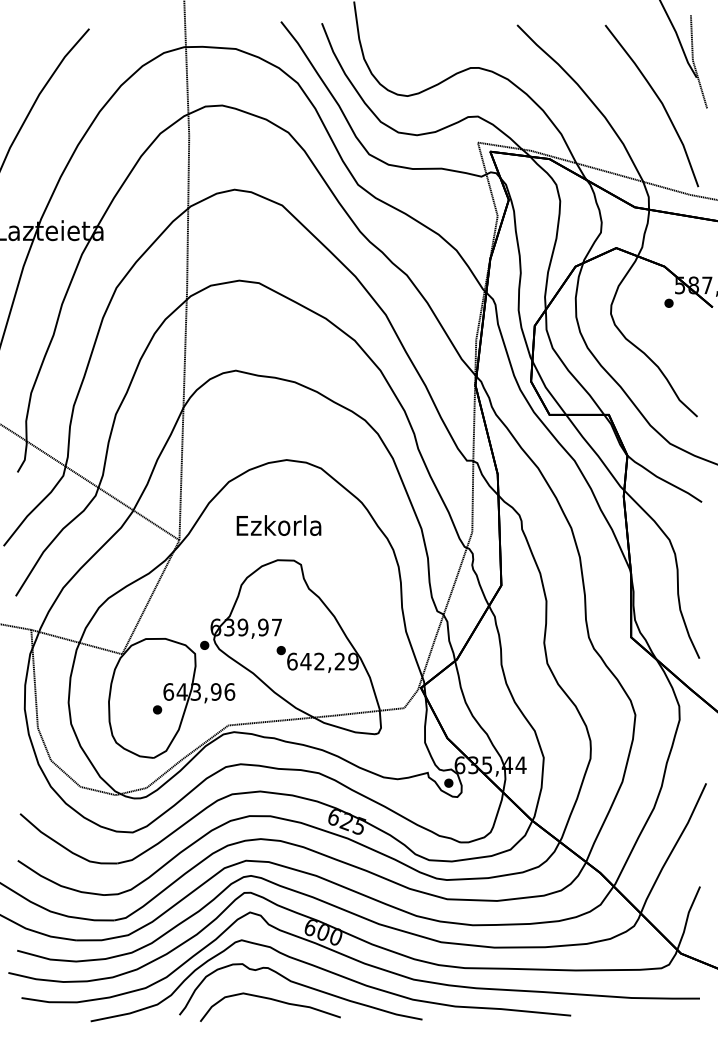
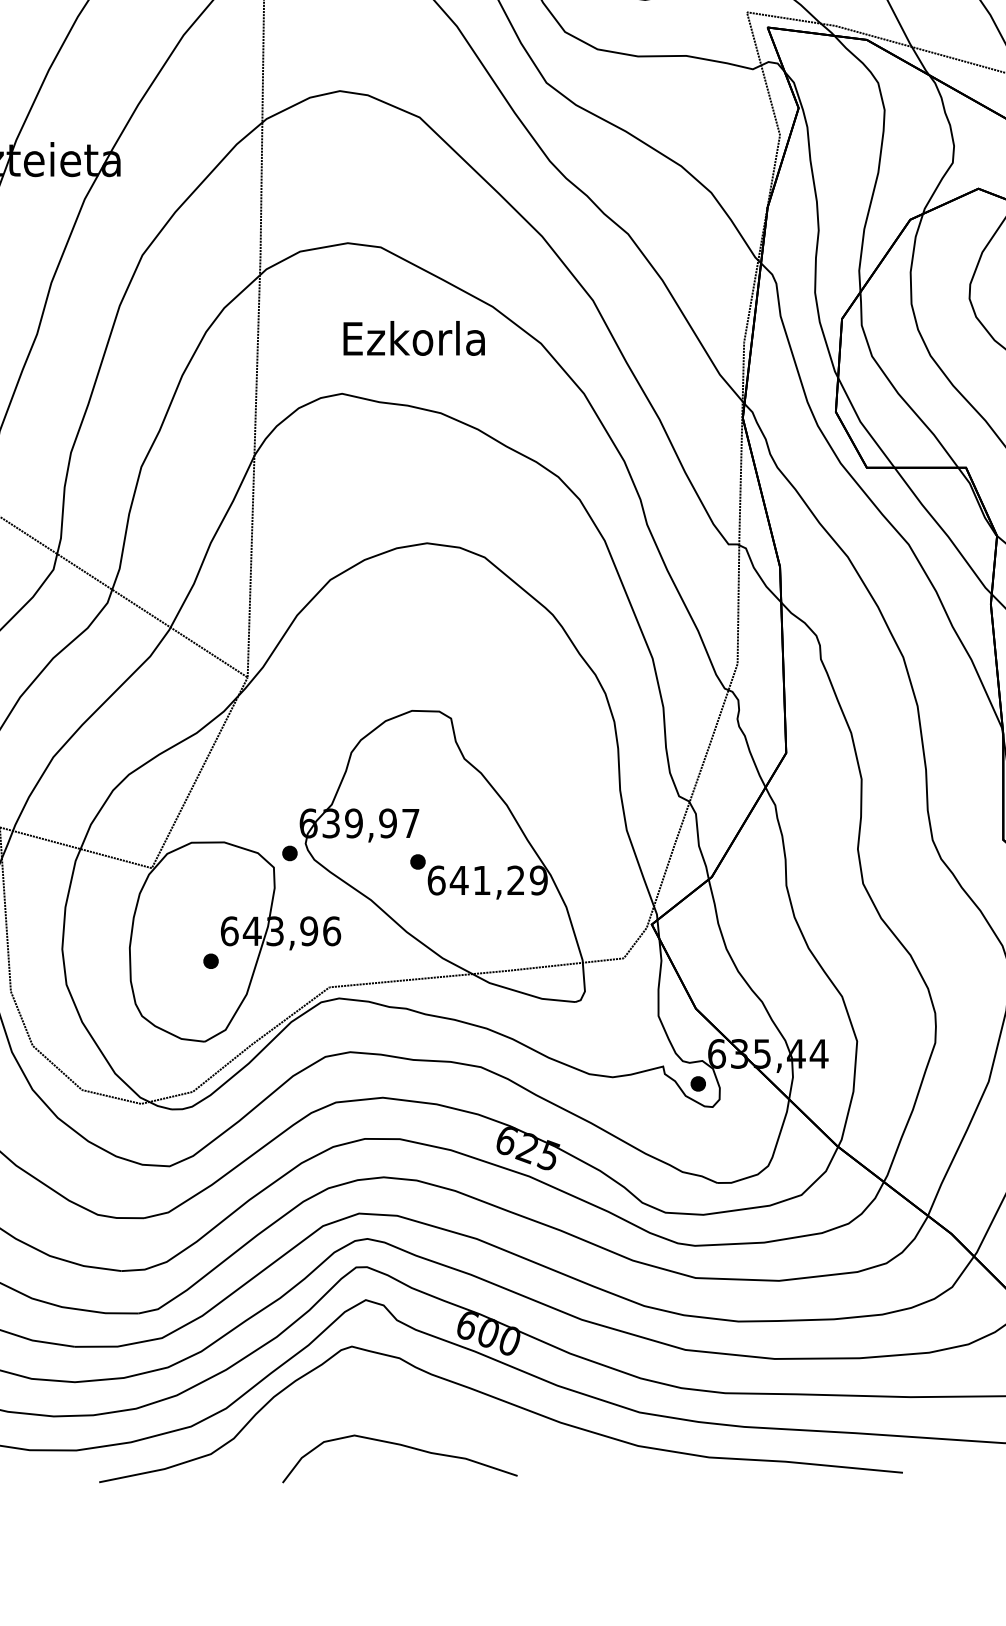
text: (278, 525) -> (413, 338), moved
text: (319, 661) -> (481, 880), 642,29 -> 641,29
curve: (302, 986) -> (453, 1423), removed

